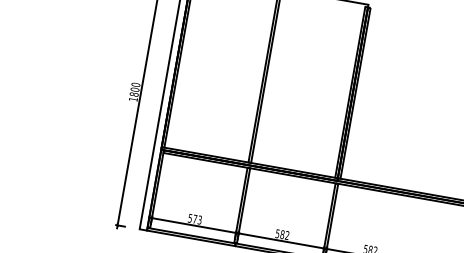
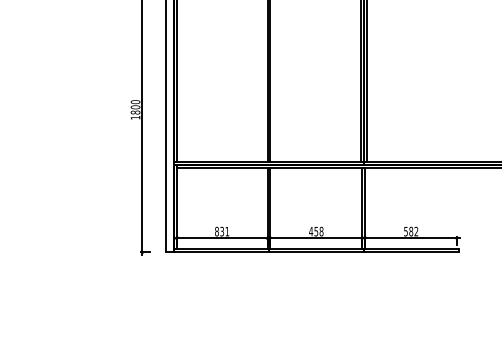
text: (195, 219) -> (222, 231), 573 -> 831
text: (282, 234) -> (316, 231), 582 -> 458

